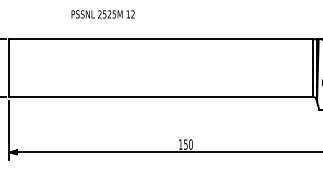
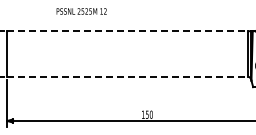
line: (160, 39) -> (127, 31), solid -> dashed
line: (160, 96) -> (127, 76), solid -> dashed

